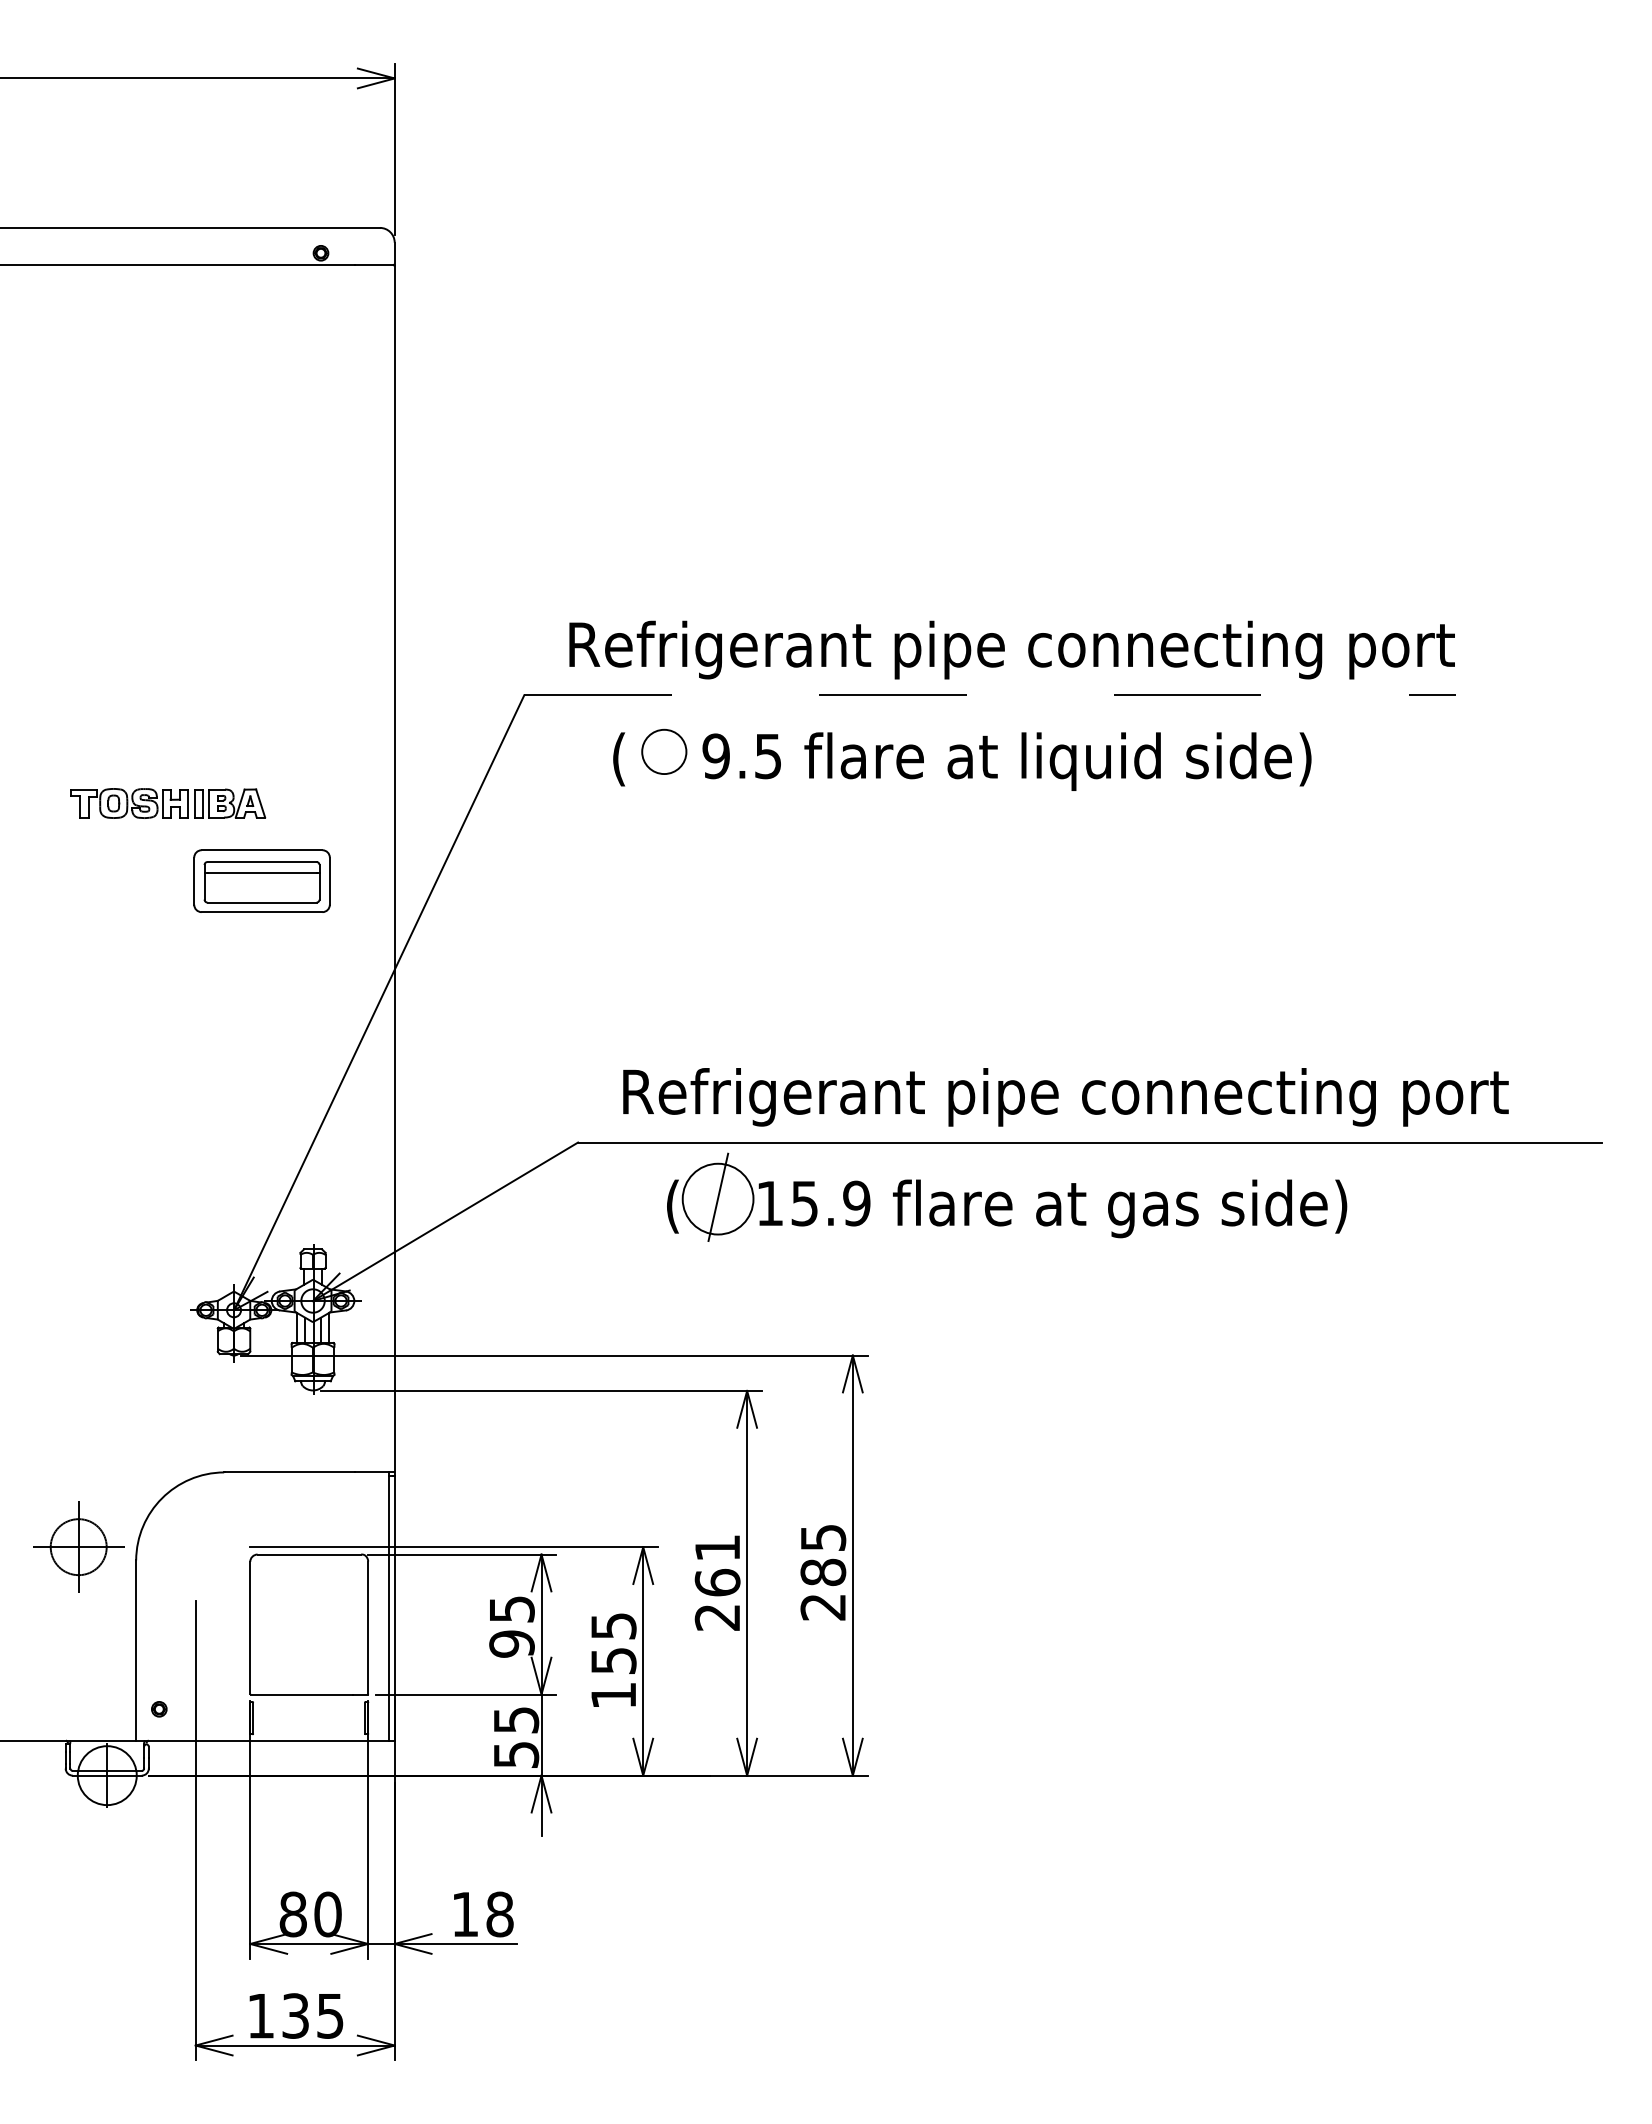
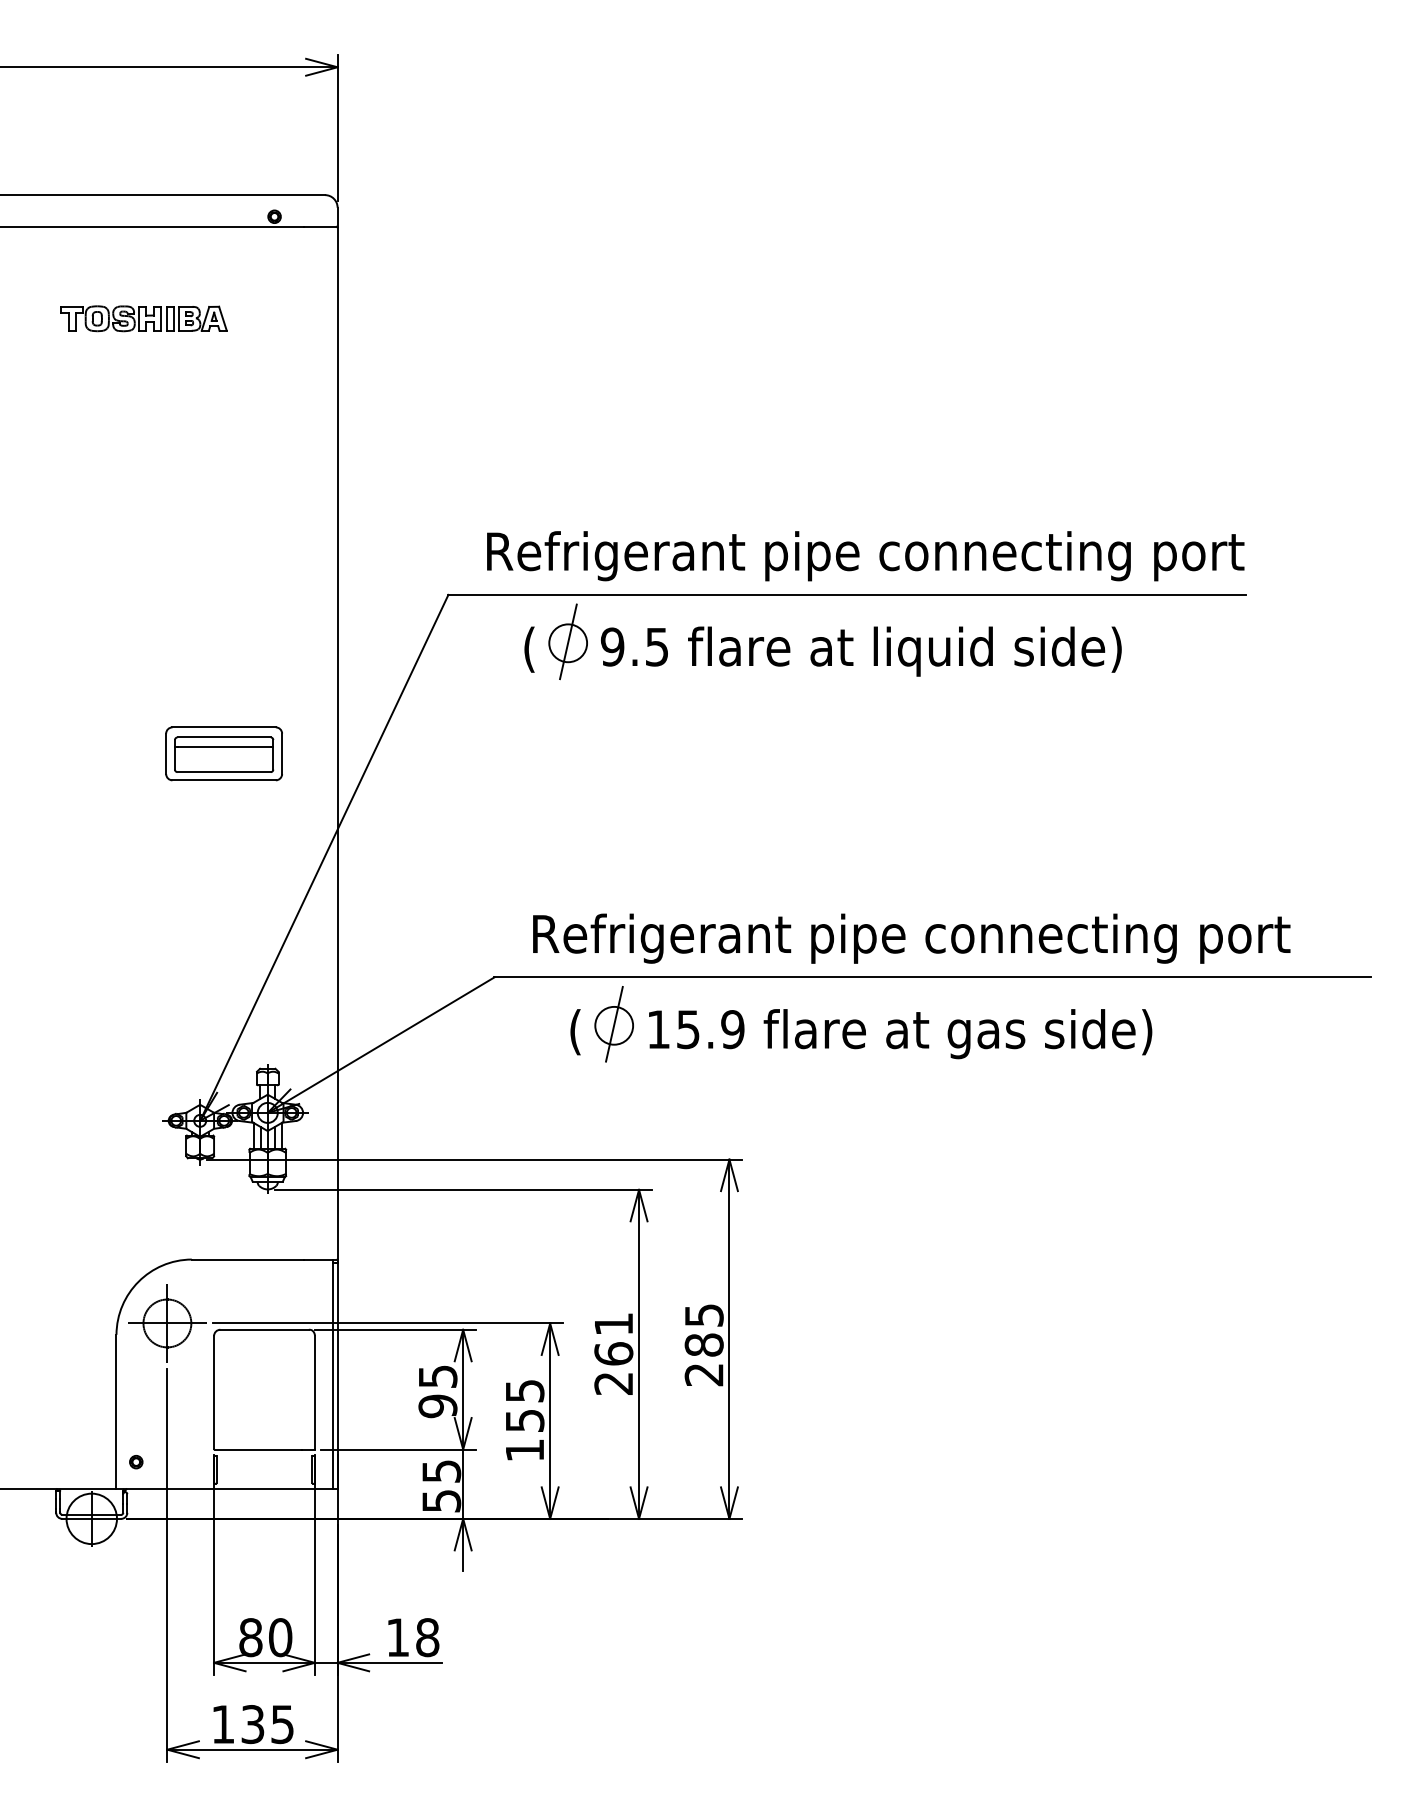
line: (990, 695) -> (847, 595), dashed -> solid
line: (664, 749) -> (568, 641), added
part: (168, 803) -> (144, 318), moved
circle: (718, 1199) -> (614, 1026), size x0.62
part: (78, 1546) -> (167, 1322), moved

